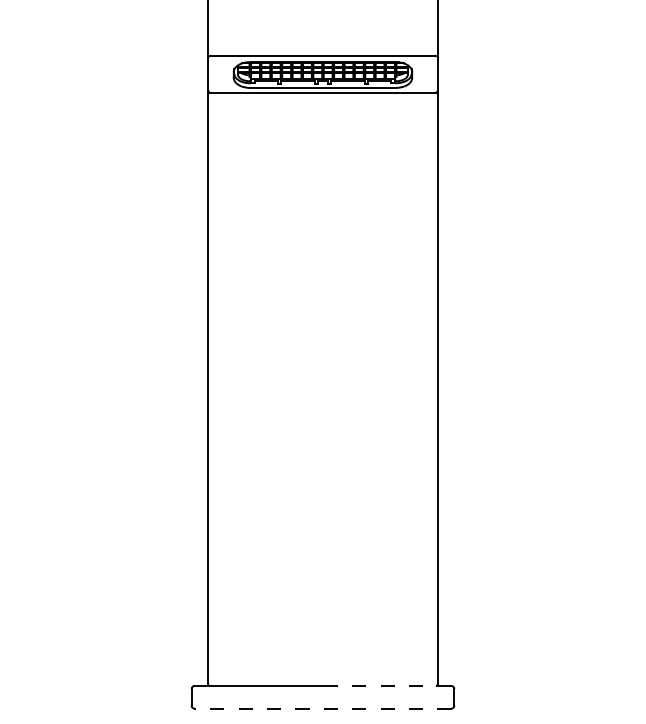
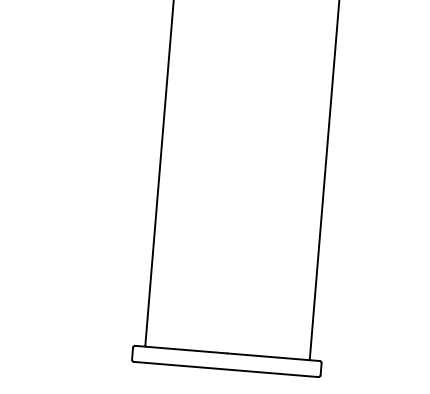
line: (386, 686) -> (273, 357), dashed -> solid
line: (323, 708) -> (226, 369), dashed -> solid

